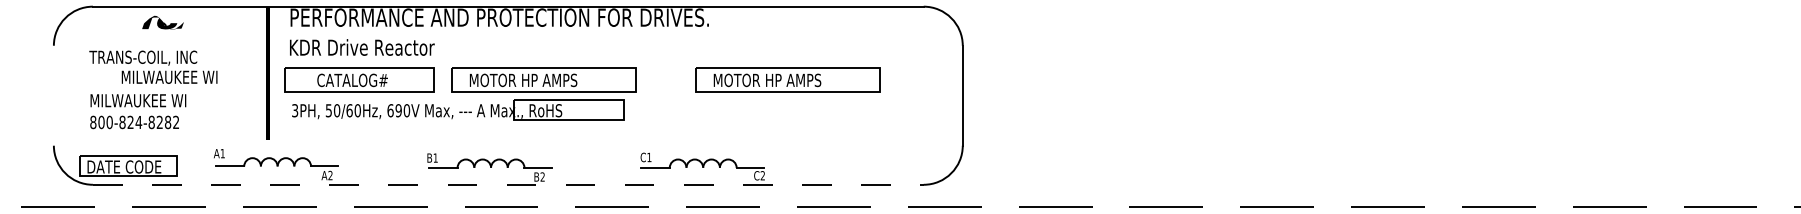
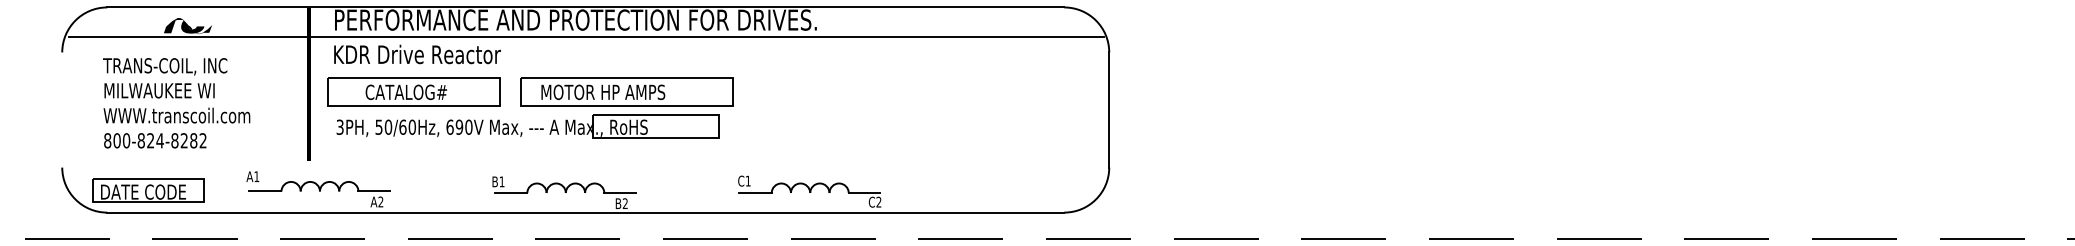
line: (508, 32) -> (586, 37), added
text: (169, 77) -> (159, 90), moved
part: (787, 79) -> (907, 91), removed
text: (153, 100) -> (176, 115), MILWAUKEE WI -> WWW.transcoil.com
line: (508, 184) -> (586, 212), dashed -> solid

